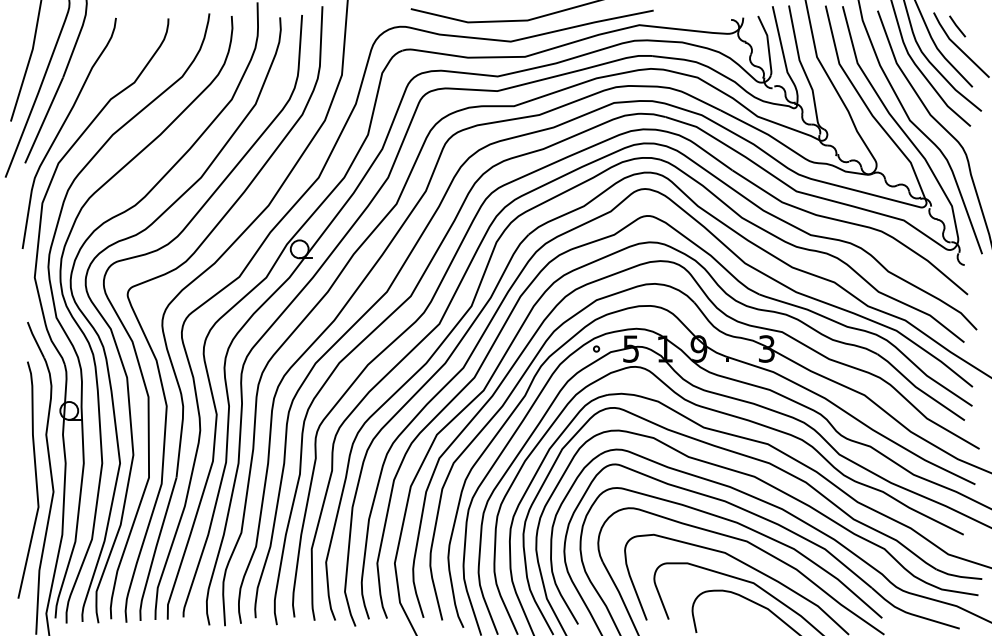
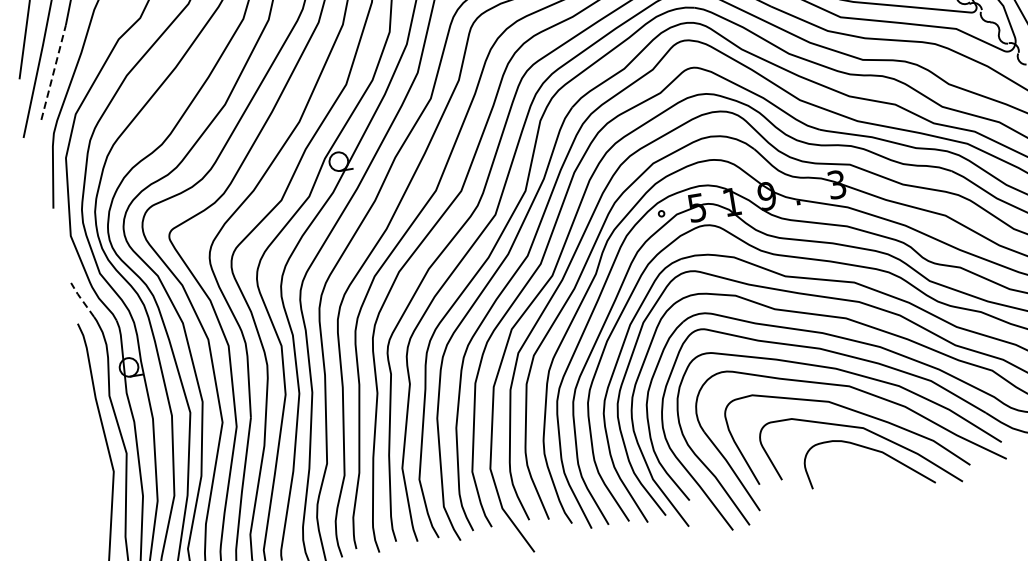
line: (44, 120) -> (54, 72), solid -> dashed
line: (34, 339) -> (81, 299), solid -> dashed

